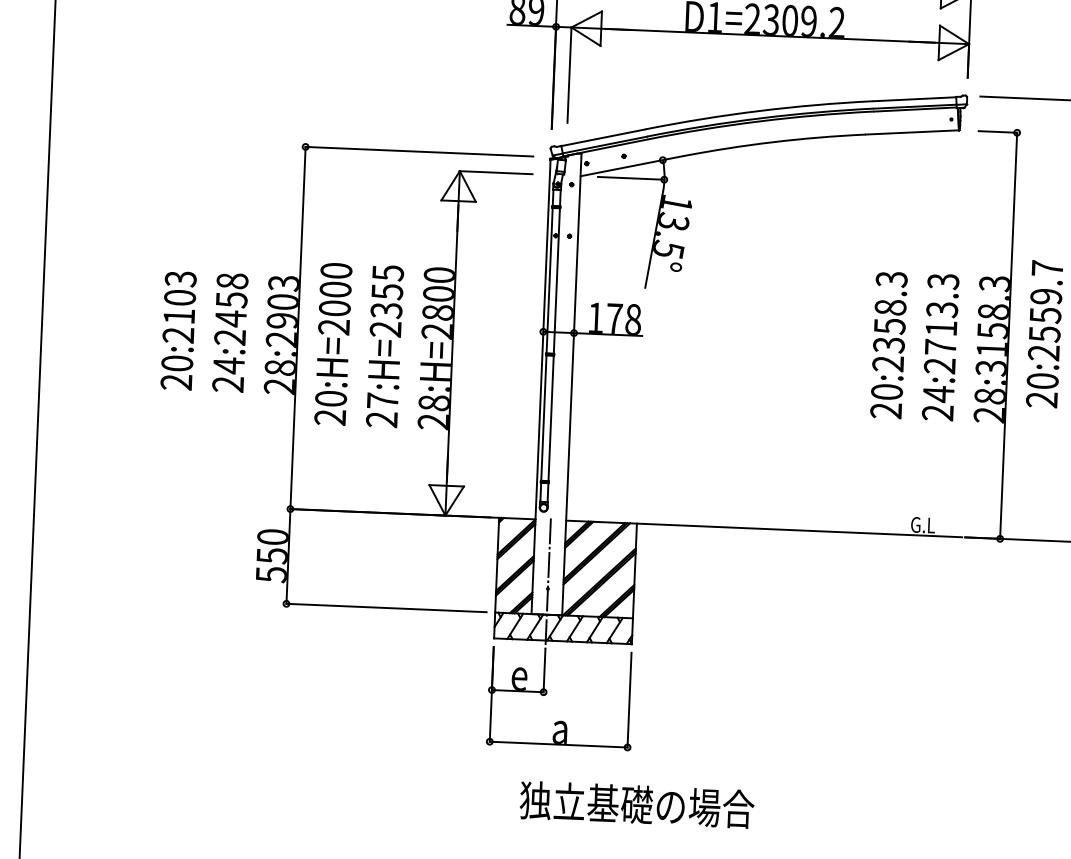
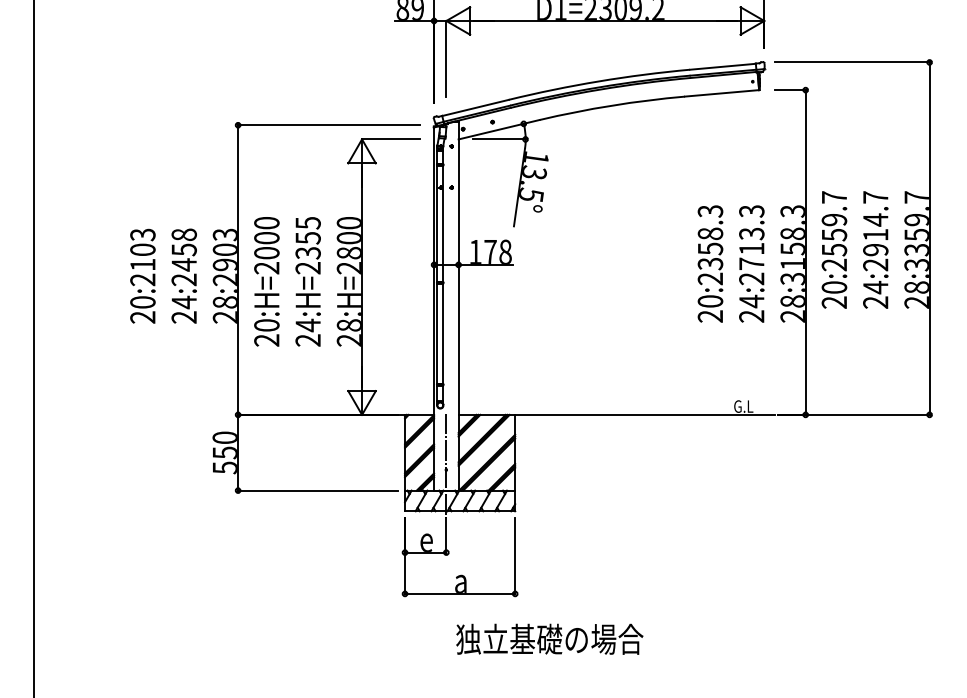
text: (381, 400) -> (307, 325), 27:H=2355 -> 24:H=2355
text: (636, 803) -> (549, 638), moved

